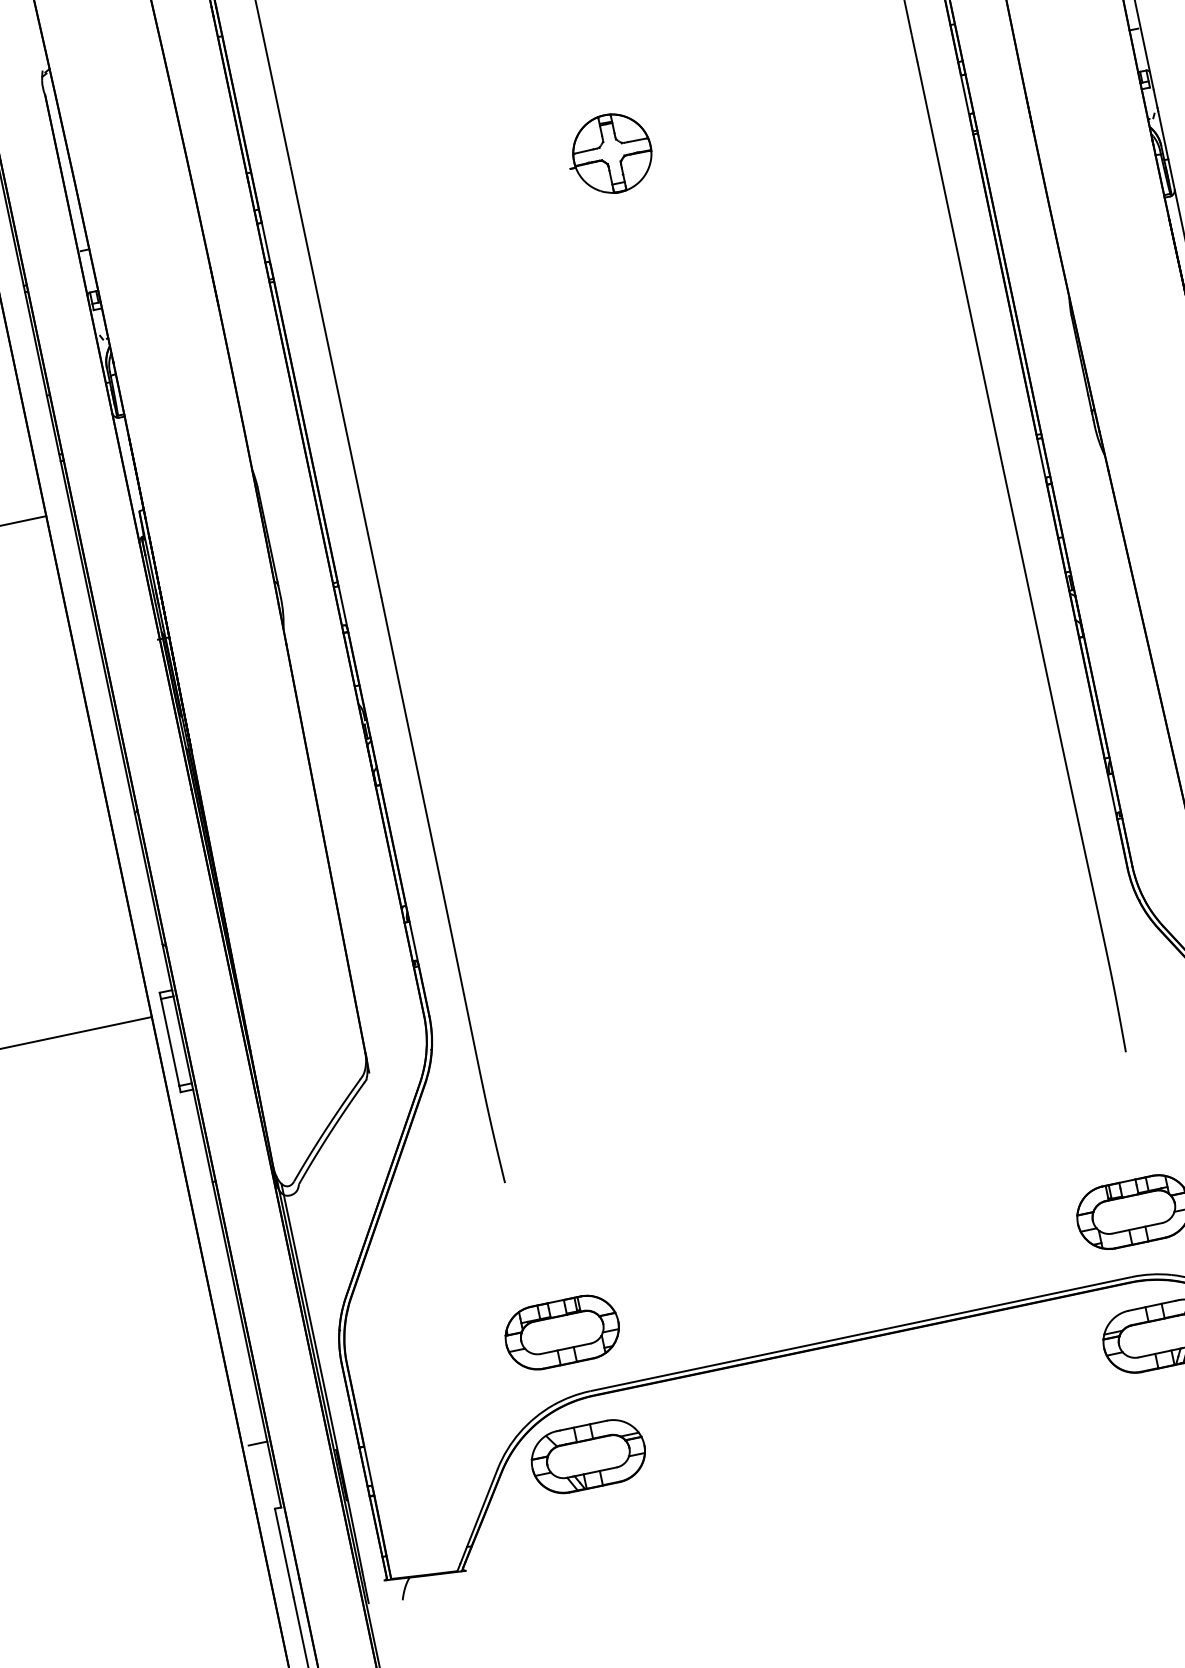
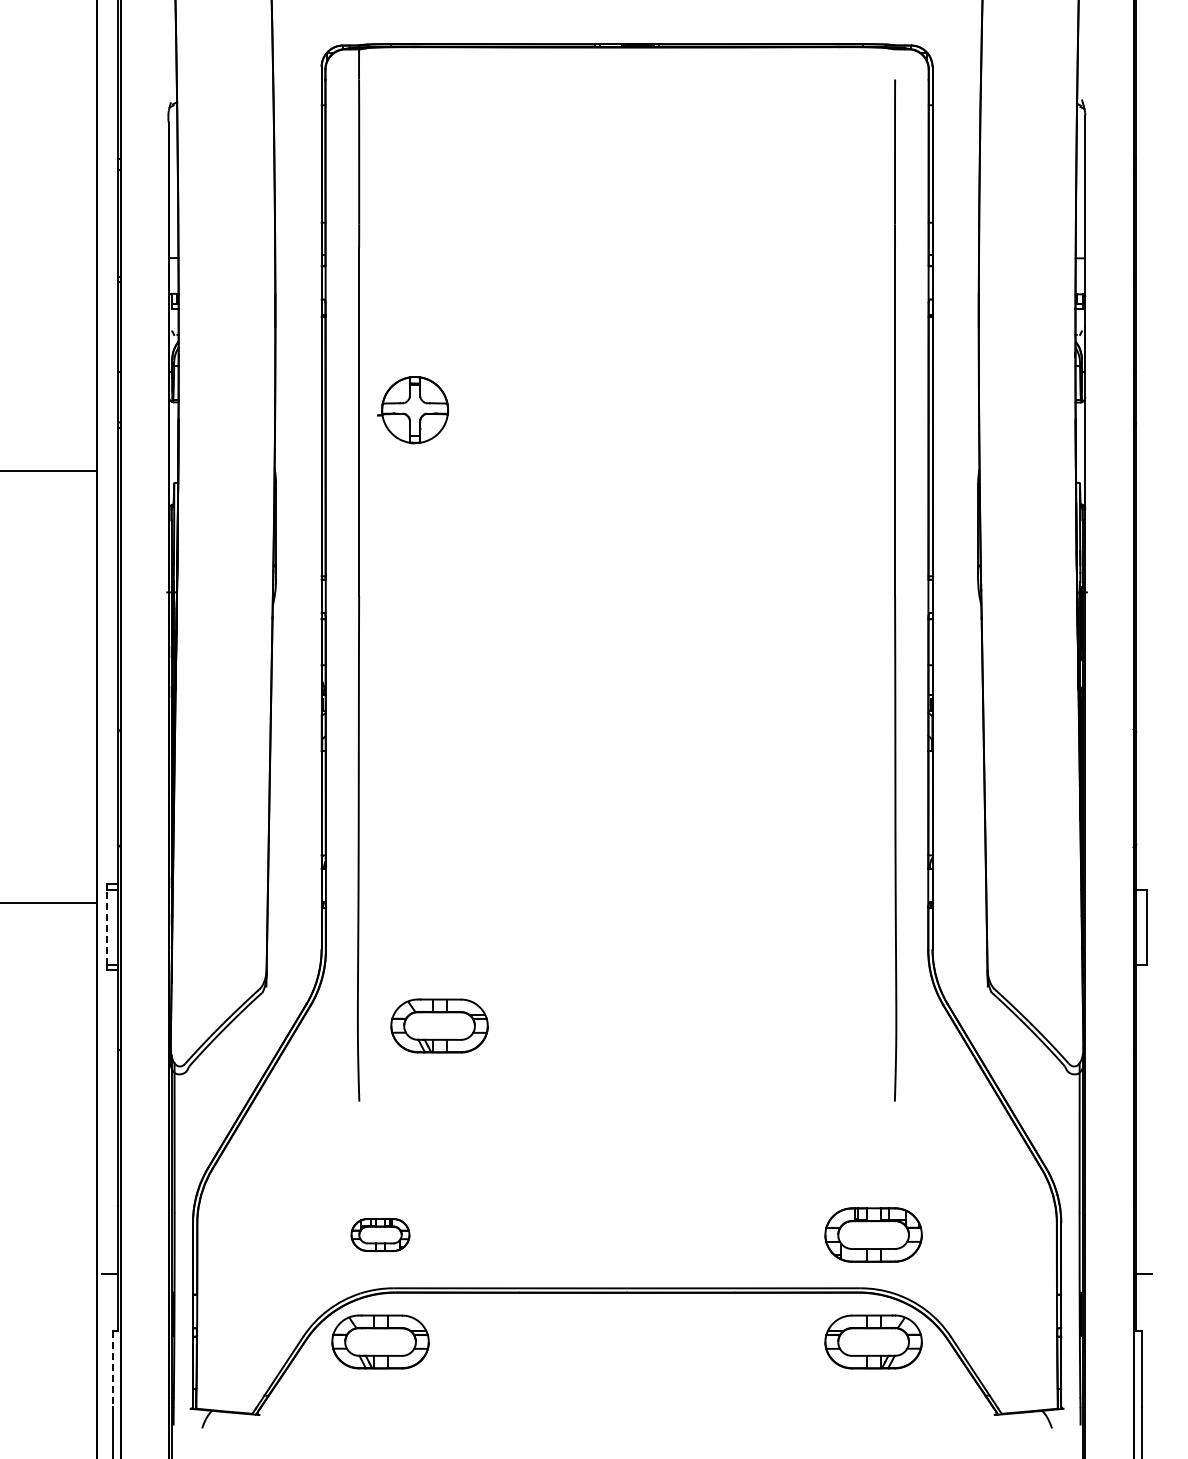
part: (609, 154) -> (412, 410), moved
line: (170, 1042) -> (107, 927), solid -> dashed
part: (579, 1075) -> (439, 1025), added
part: (562, 1331) -> (380, 1234), size x0.6
line: (284, 1553) -> (112, 1369), solid -> dashed

